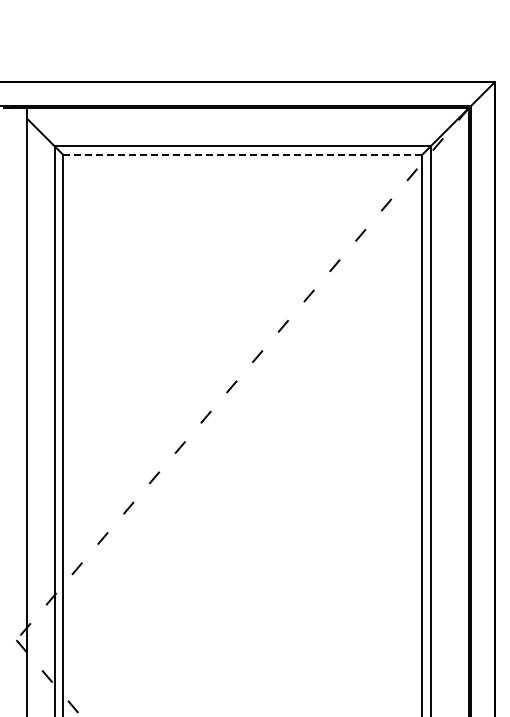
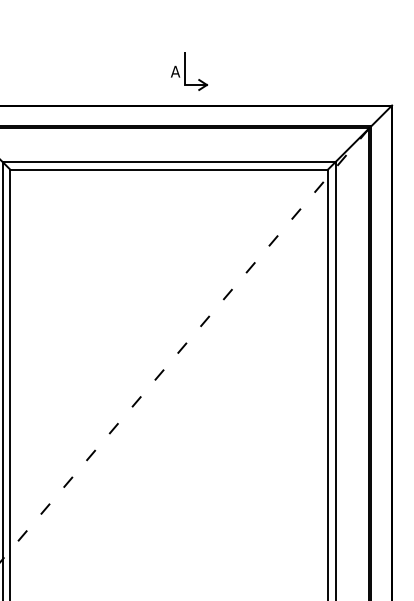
part: (265, 43) -> (189, 71), added
line: (242, 154) -> (168, 169), dashed -> solid

